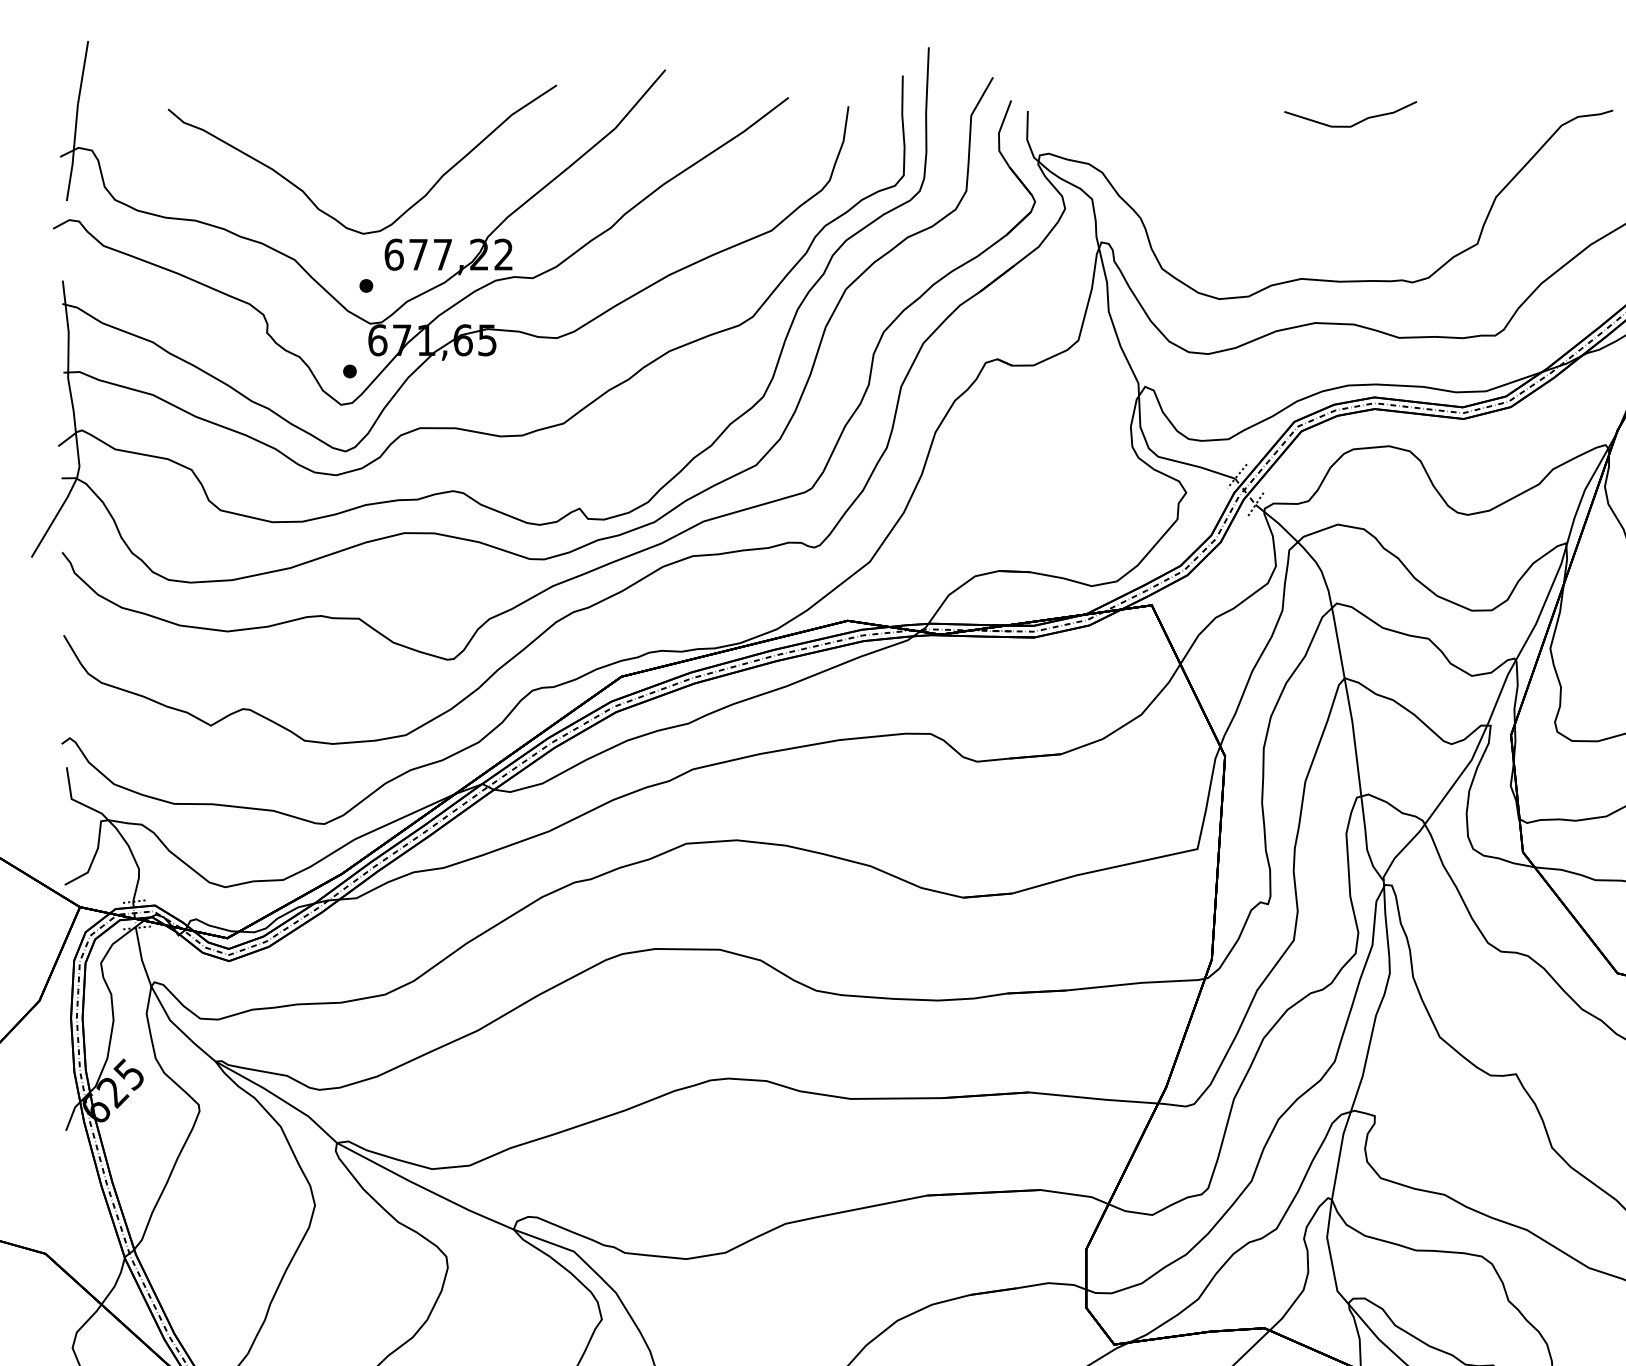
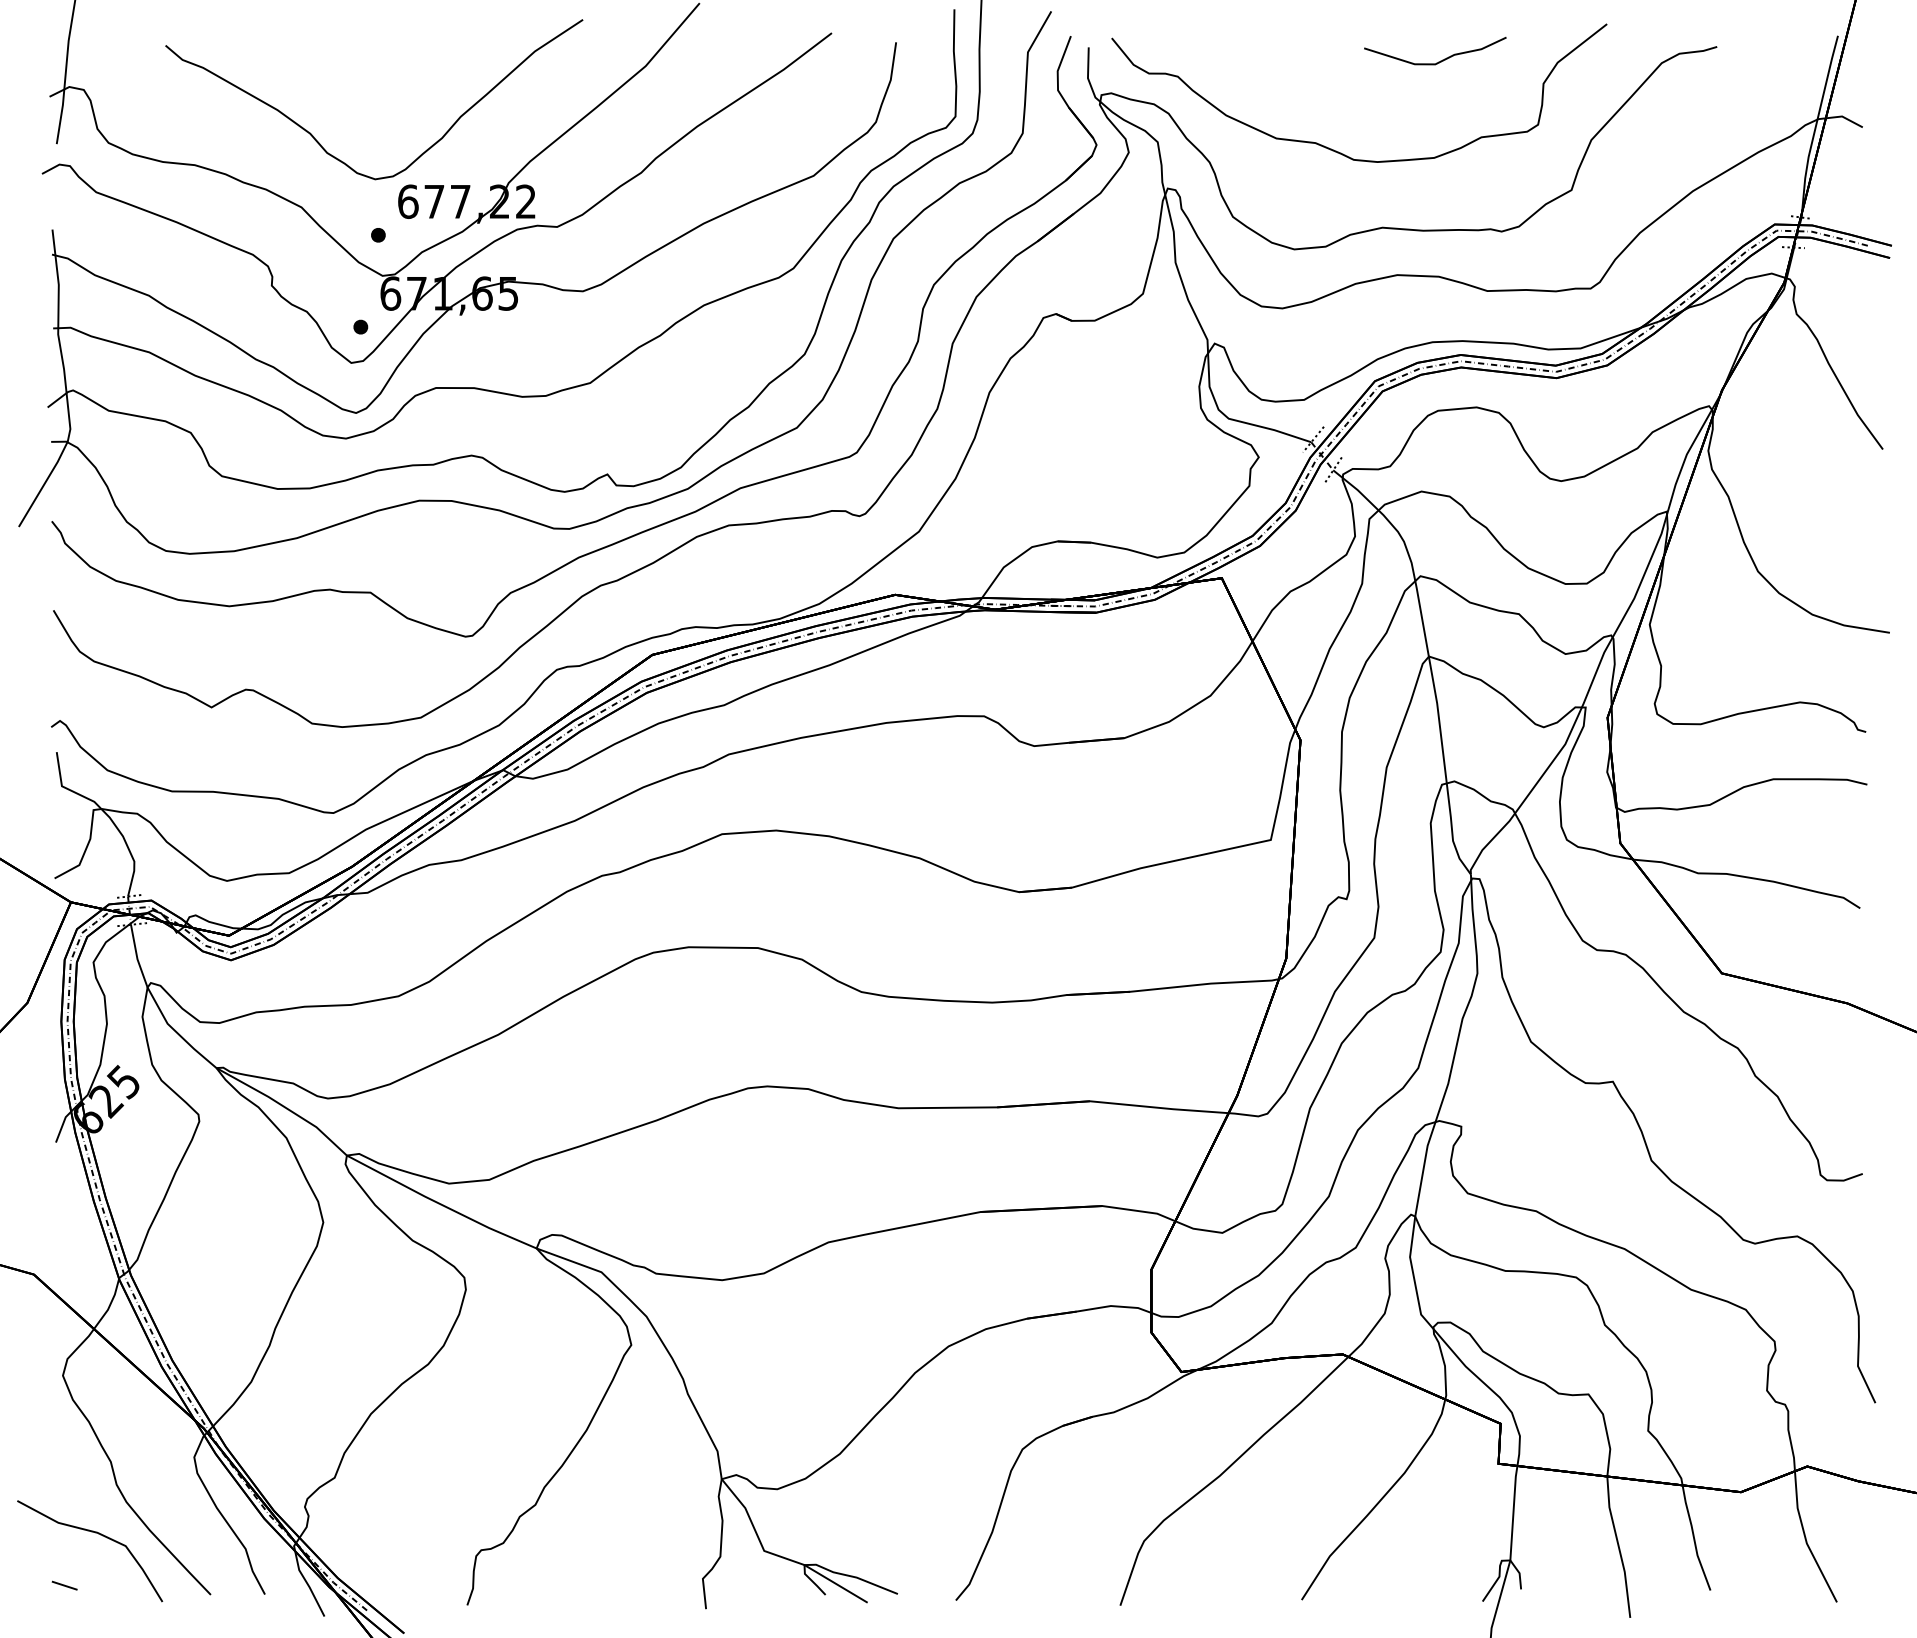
curve: (1258, 206) -> (1336, 150), added

